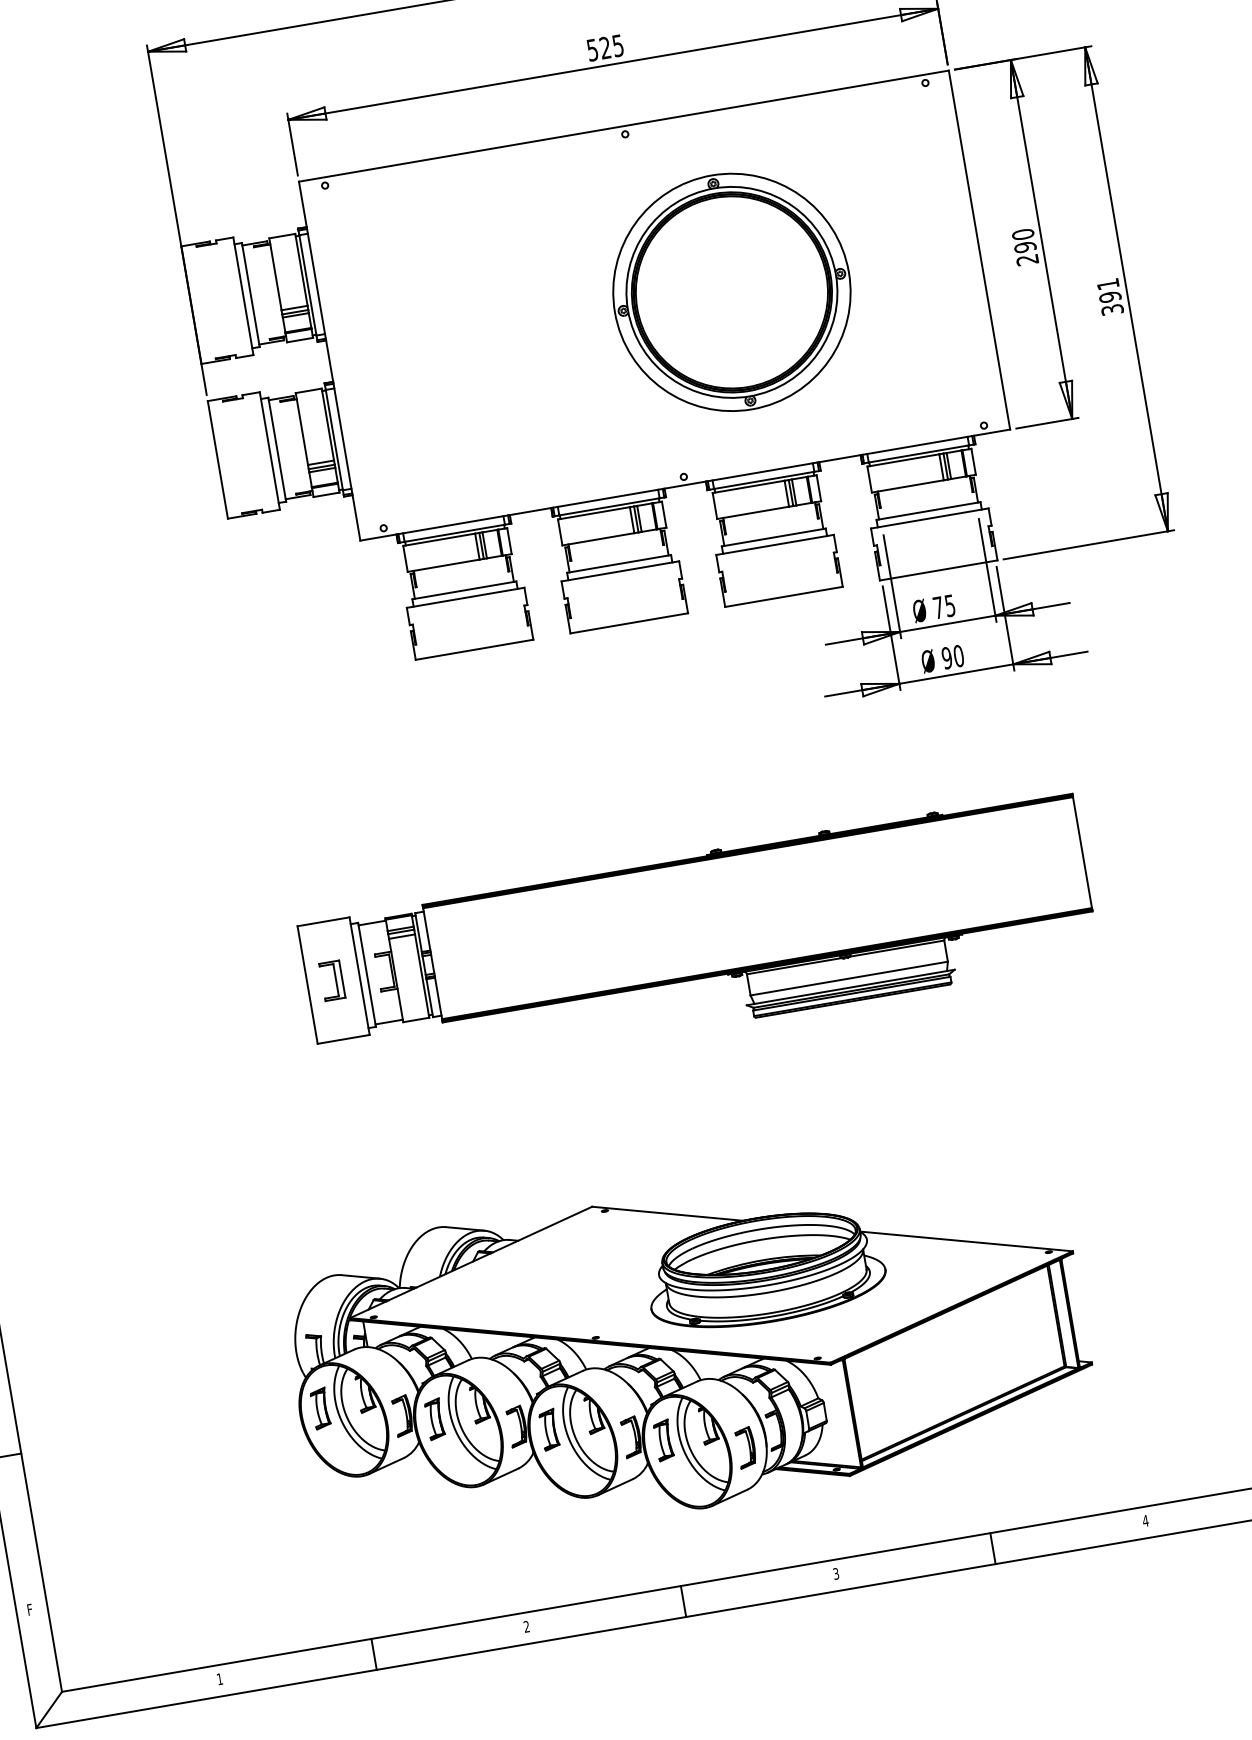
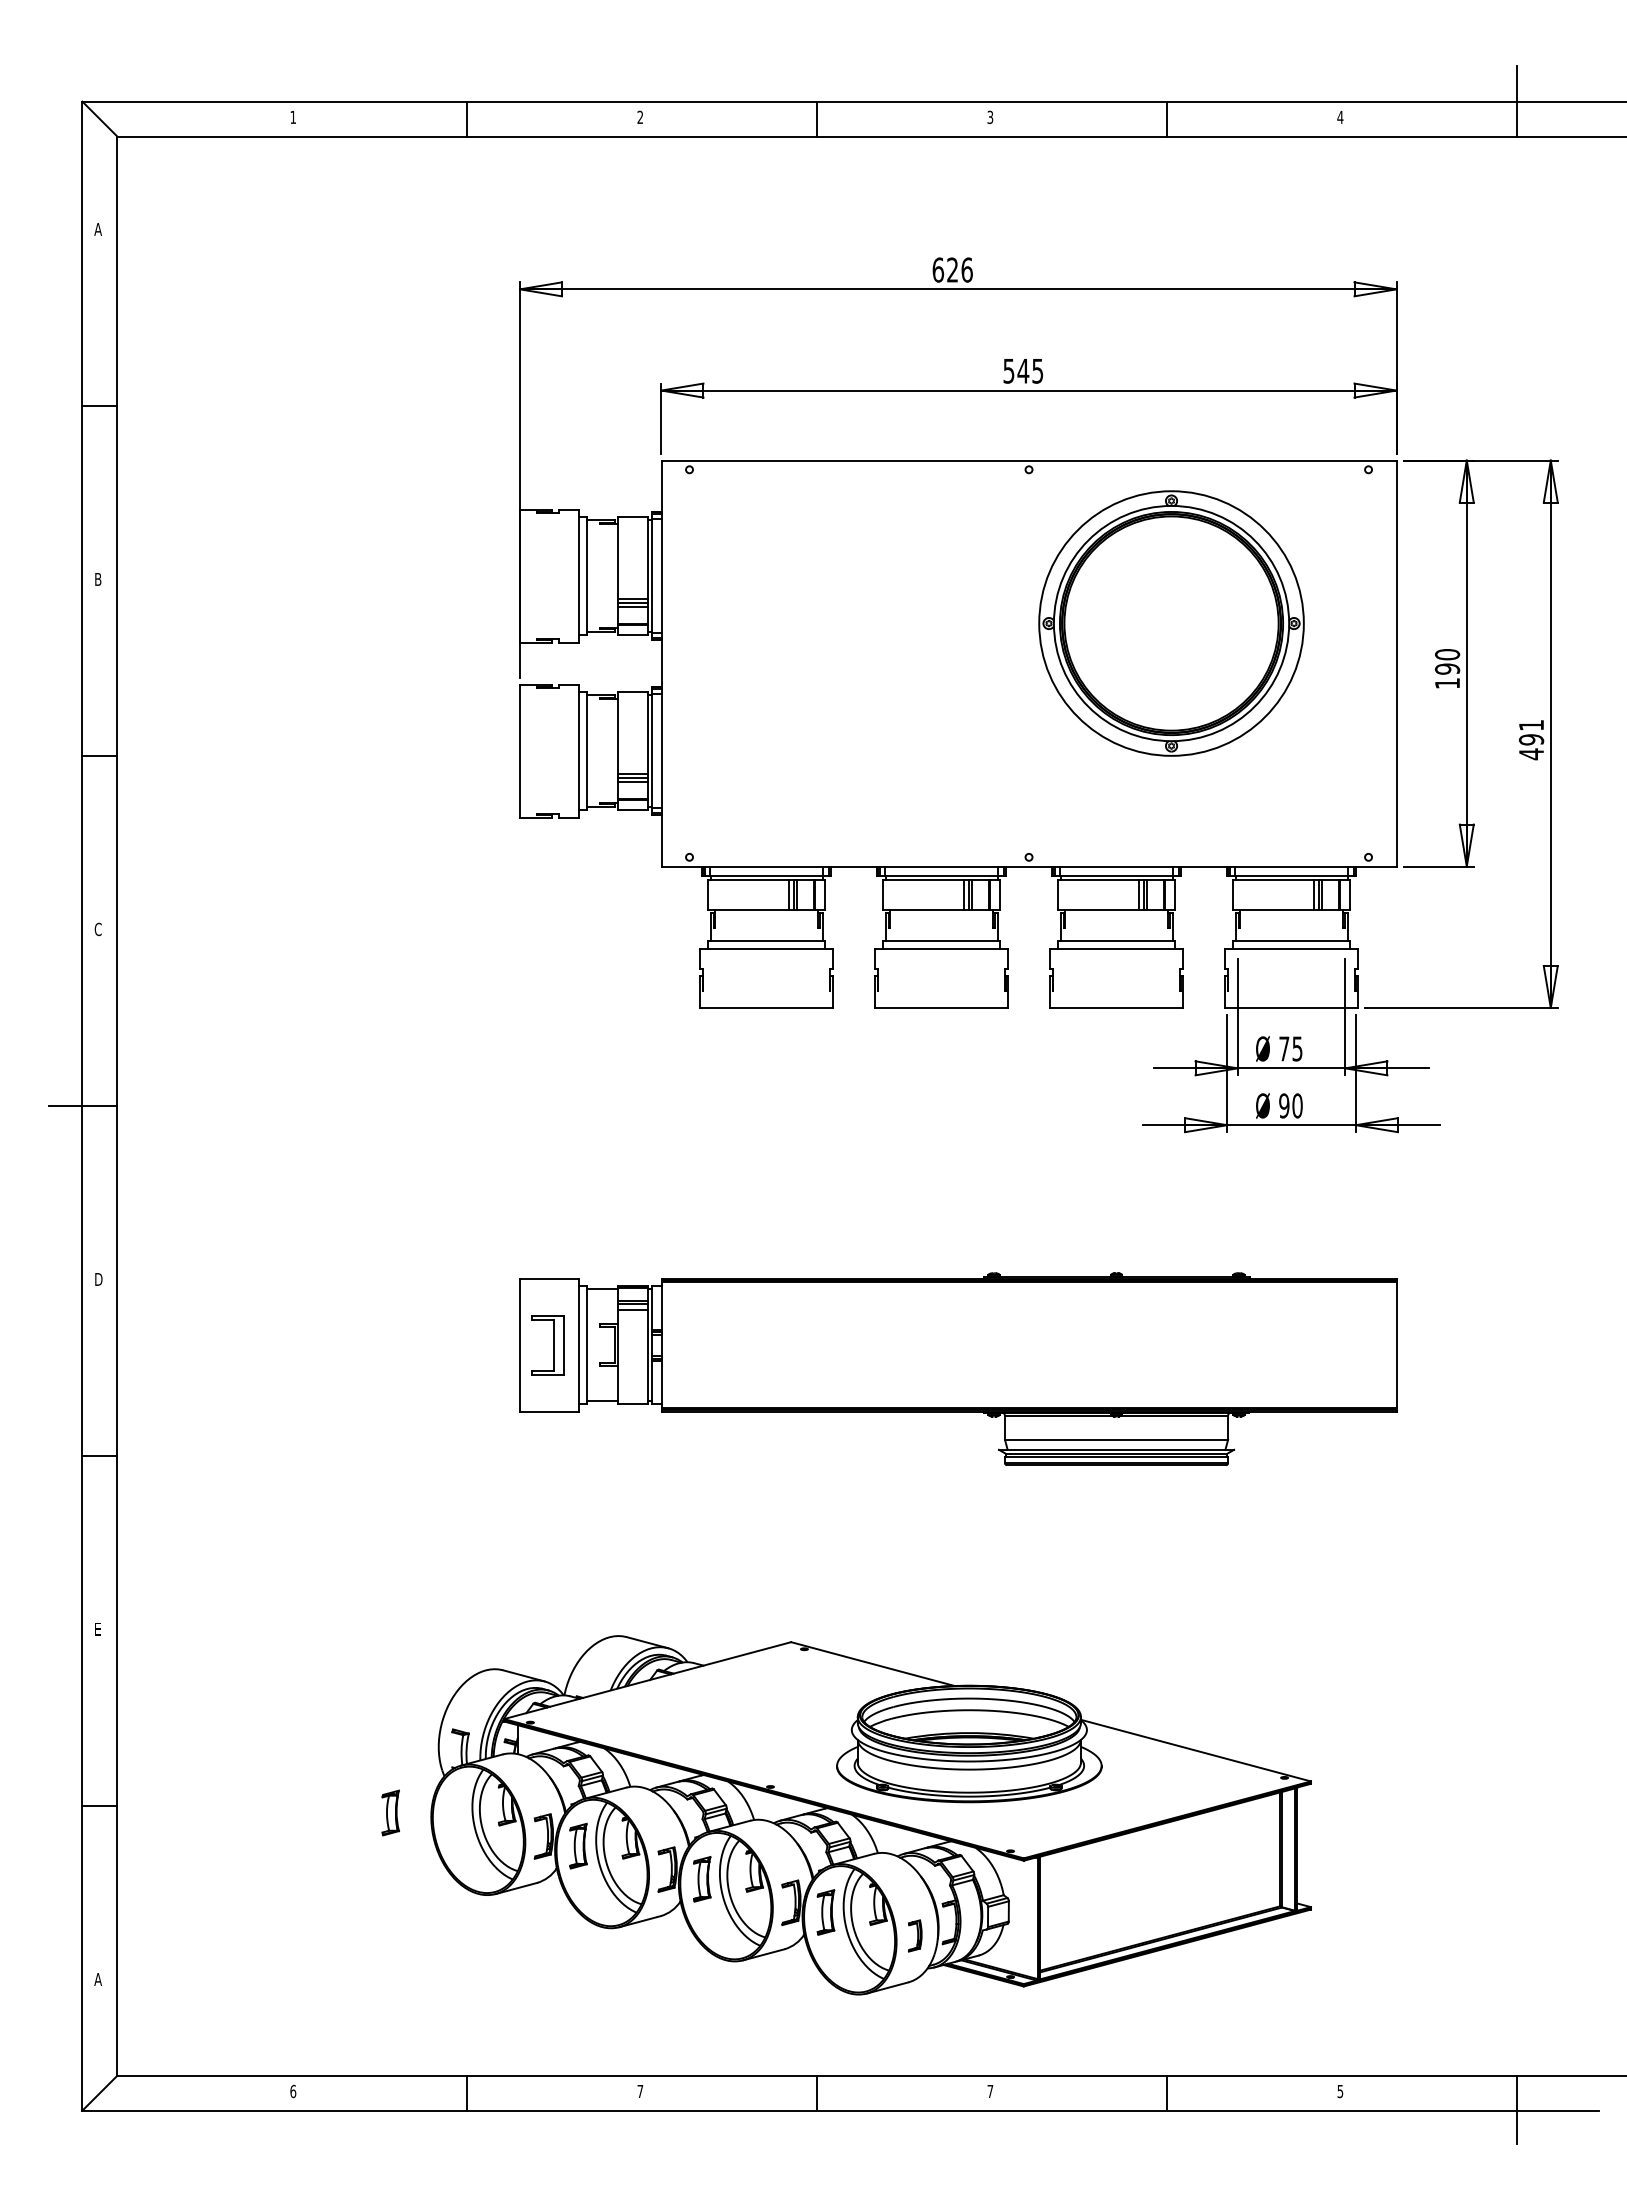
text: (605, 47) -> (1023, 370), 525 -> 545
text: (1026, 260) -> (1446, 683), 290 -> 190
part: (731, 292) -> (1171, 623), moved
text: (1112, 310) -> (1531, 754), 391 -> 491
part: (331, 980) -> (547, 1344), size x1.4
part: (320, 1408) -> (390, 1812), moved
part: (746, 1447) -> (915, 1935), size x0.7
text: (1145, 1520) -> (1340, 2091), 4 -> 5
text: (836, 1573) -> (990, 2091), 3 -> 7
text: (29, 1609) -> (97, 1979), F -> A
text: (526, 1625) -> (640, 2090), 2 -> 7
text: (220, 1679) -> (293, 2091), 1 -> 6

